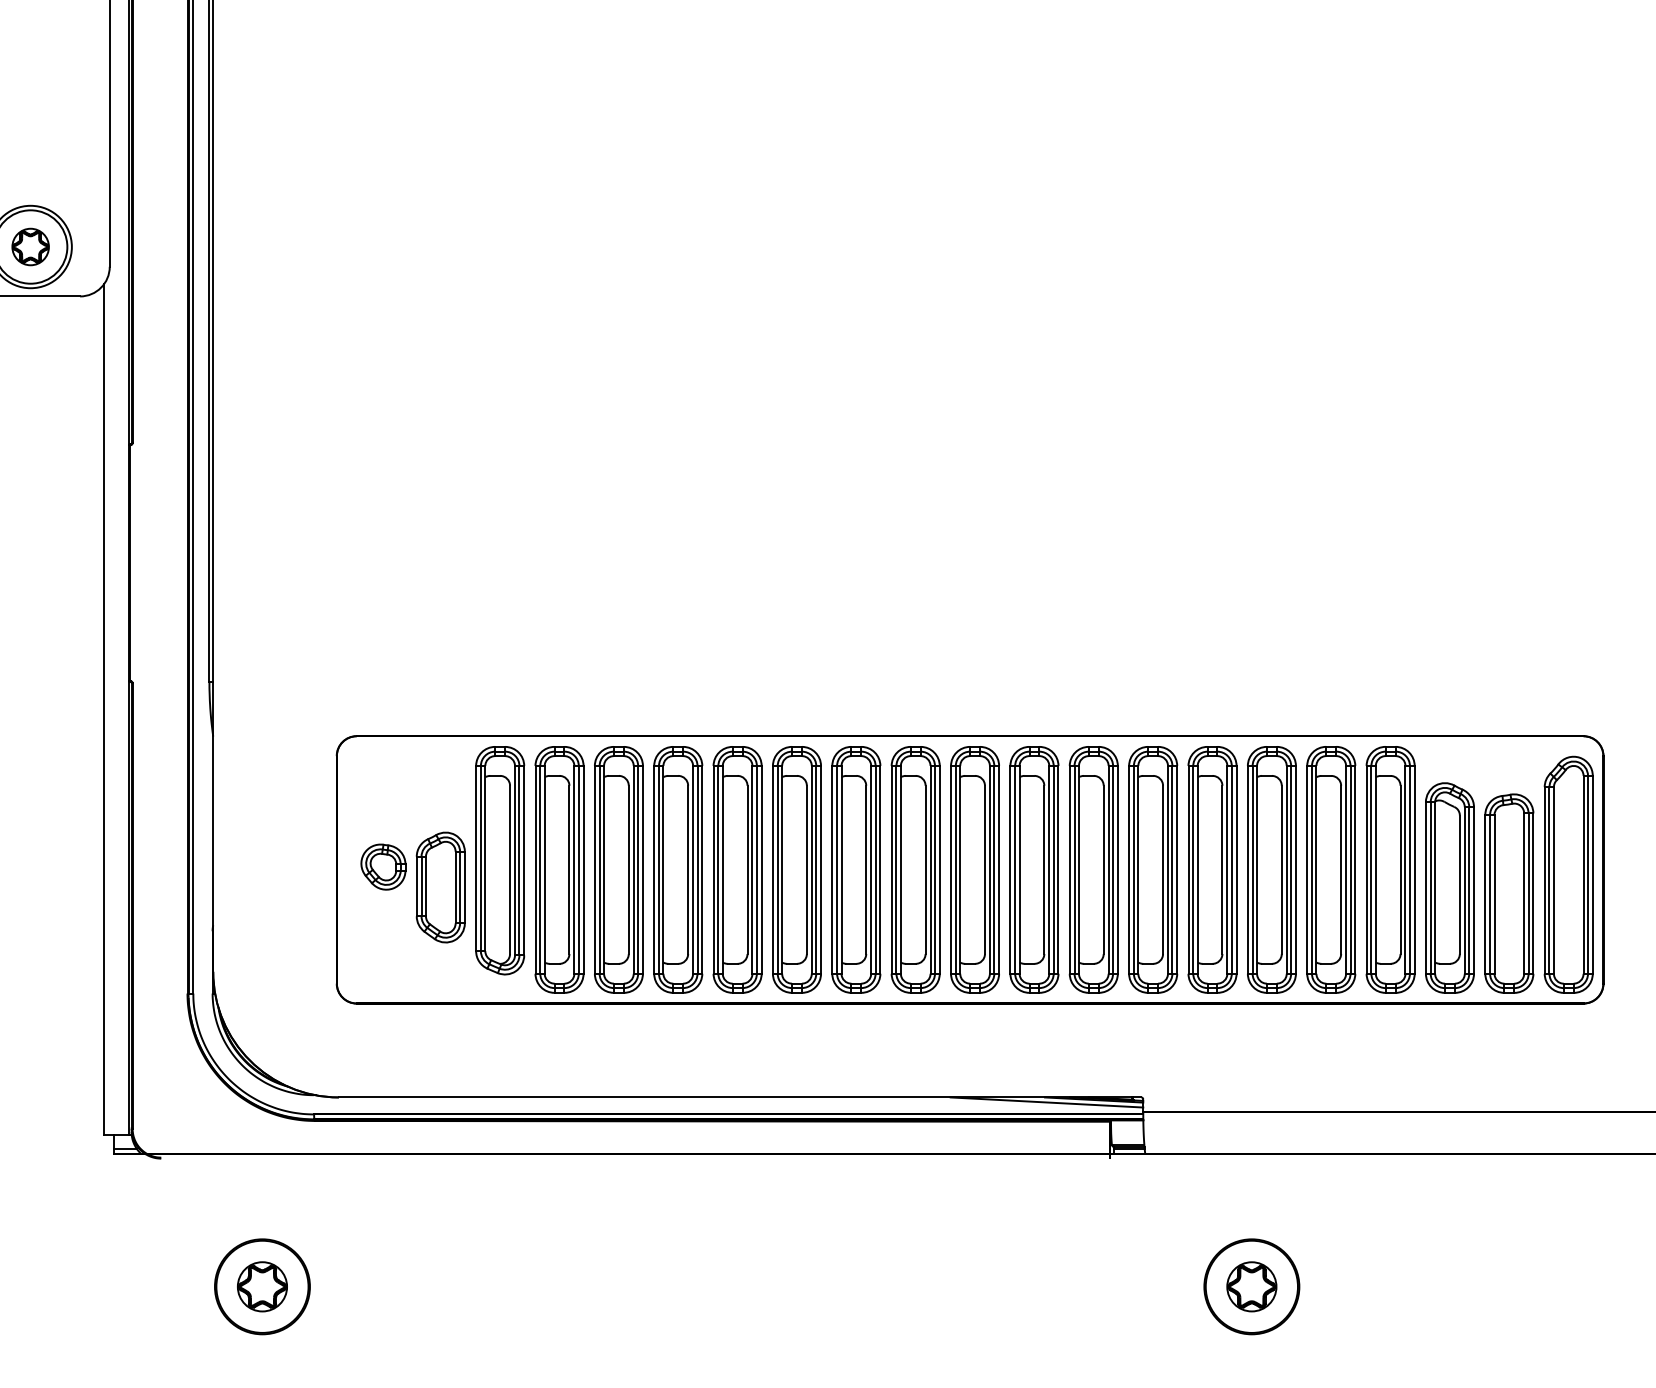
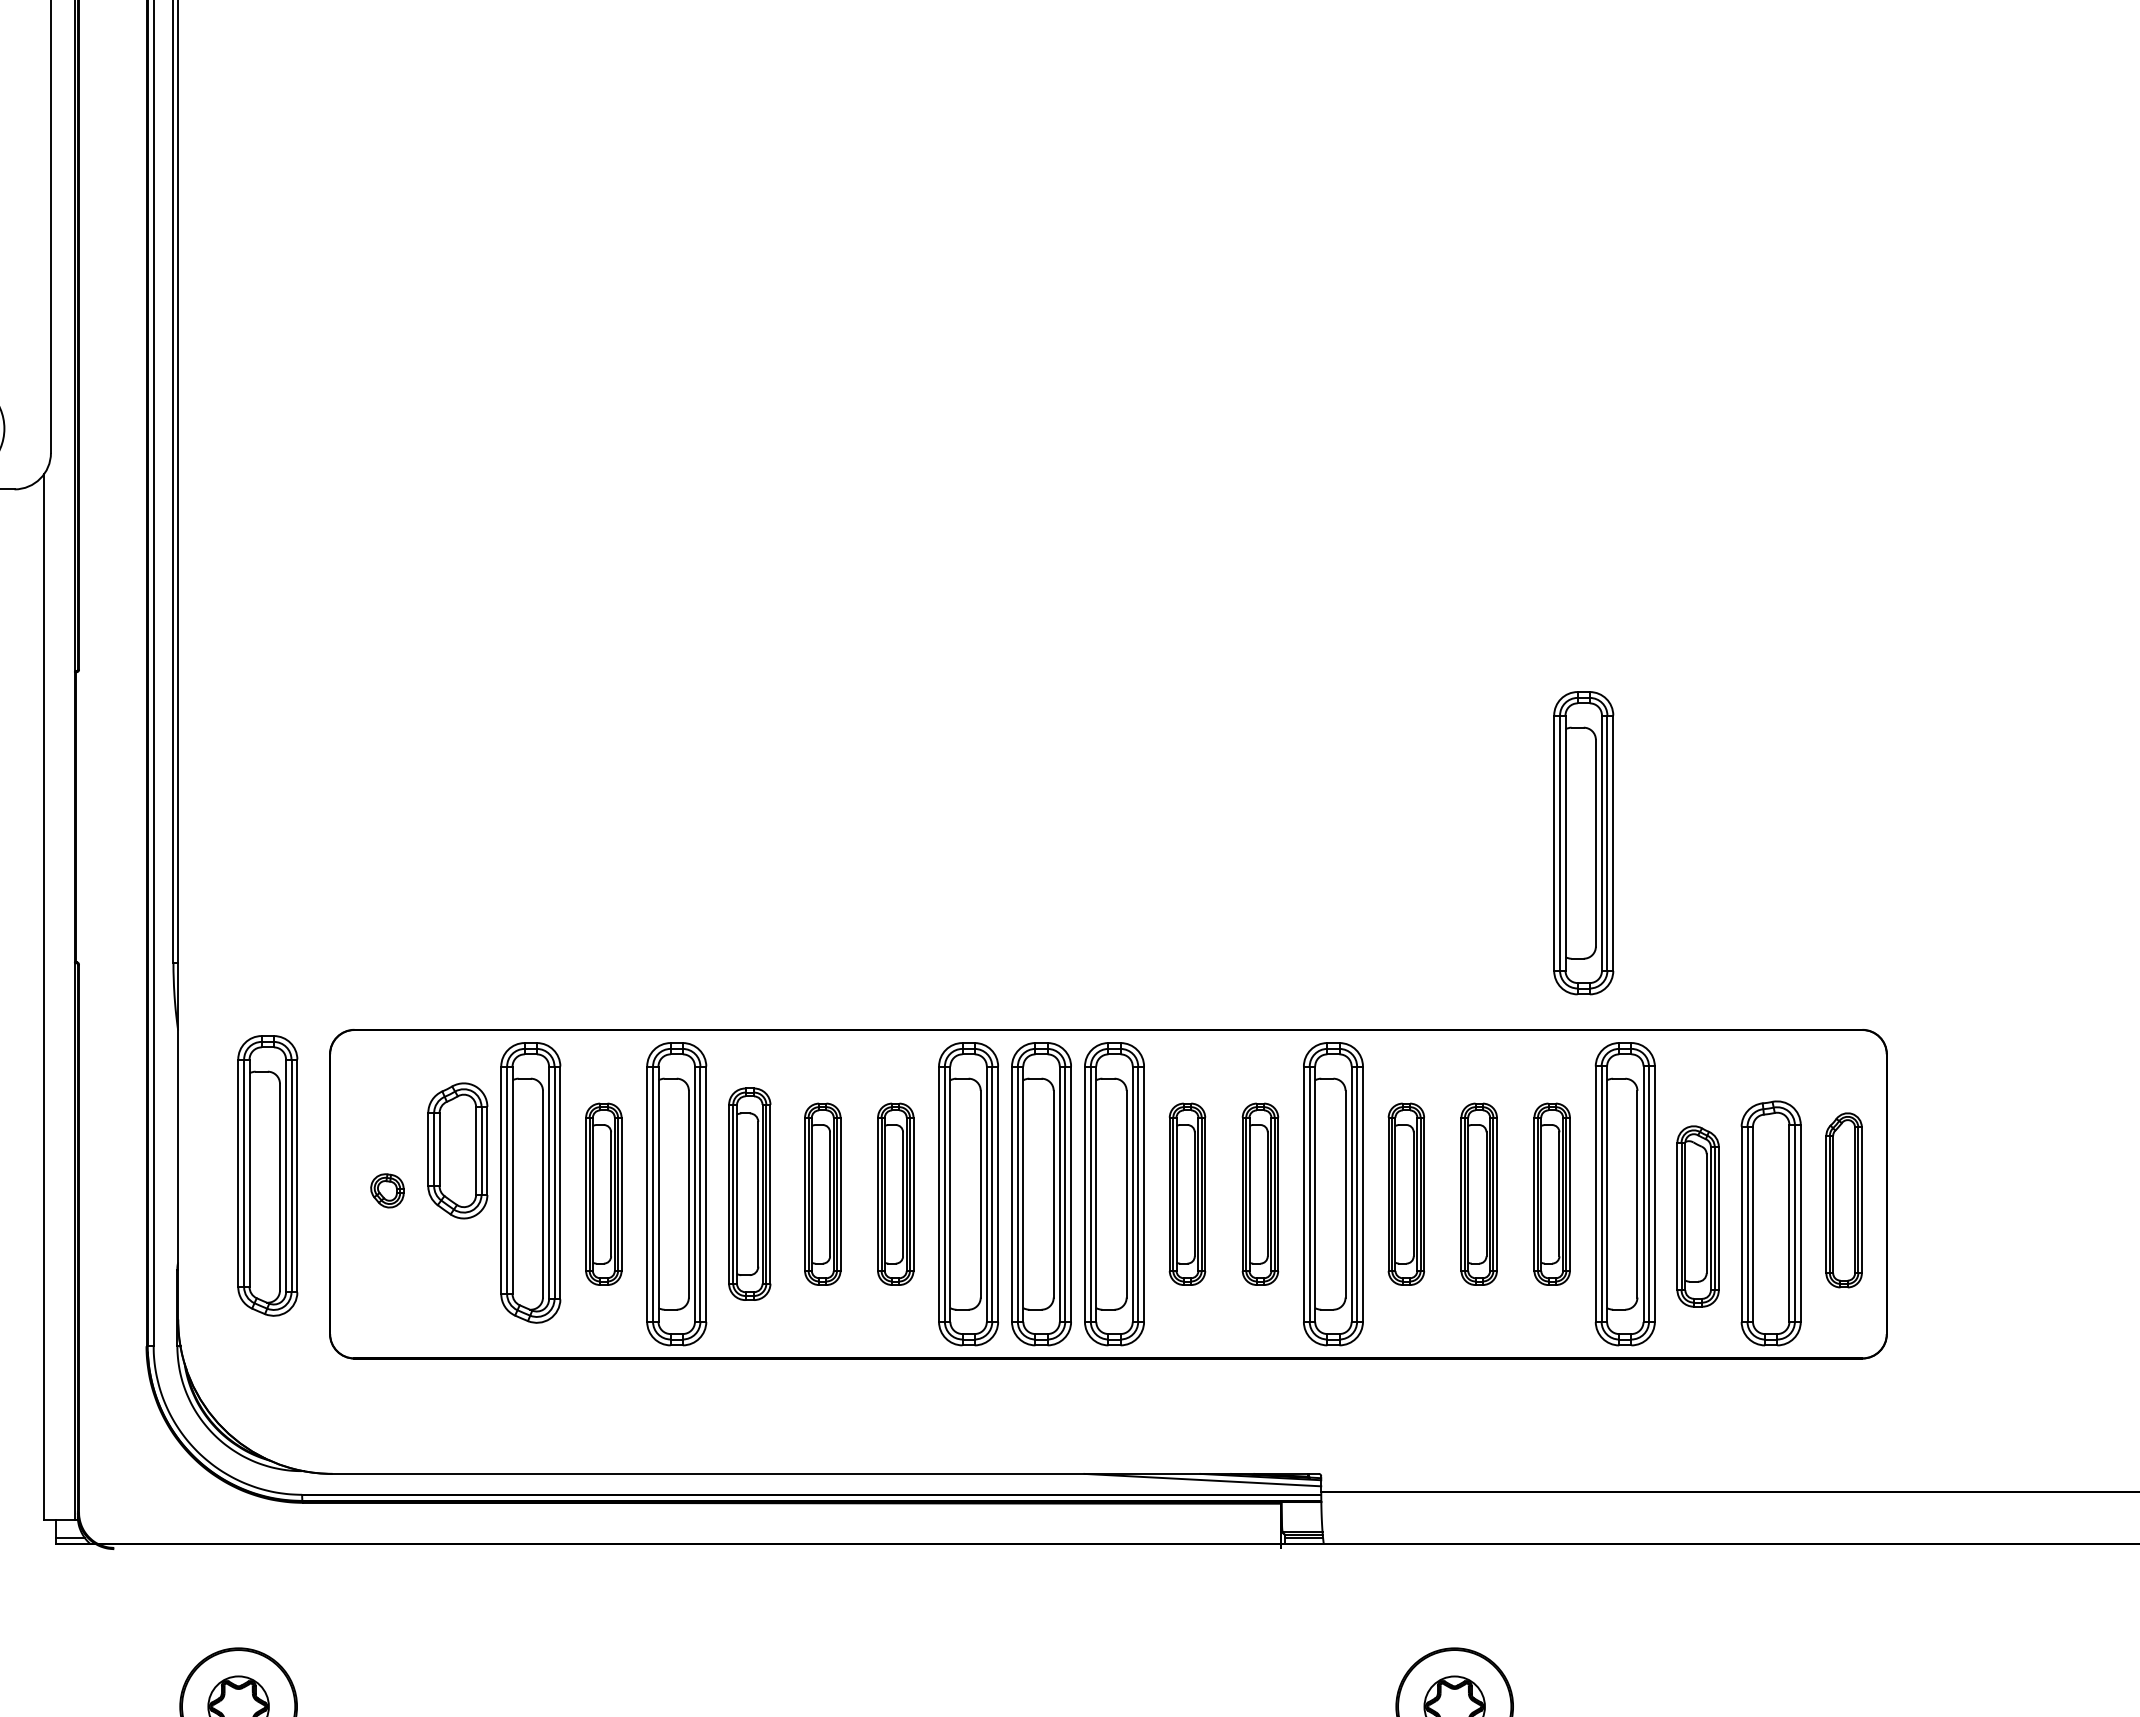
part: (1356, 584) -> (1583, 843), added
part: (285, 854) -> (267, 1175), added
part: (383, 866) -> (387, 1190), size x0.6
part: (559, 870) -> (603, 1194), size x0.6
part: (678, 870) -> (749, 1194), size x0.7
part: (737, 870) -> (822, 1194), size x0.6
part: (796, 870) -> (895, 1194), size x0.6
part: (1034, 870) -> (1187, 1194), size x0.6
part: (1093, 870) -> (1260, 1194), size x0.6
part: (1212, 870) -> (1406, 1194), size x0.6
part: (1271, 870) -> (1478, 1194), size x0.6
part: (1330, 870) -> (1551, 1194), size x0.6
part: (1568, 874) -> (1843, 1200), size x0.6
part: (440, 887) -> (457, 1150), moved
part: (1449, 888) -> (1697, 1216), size x0.7

